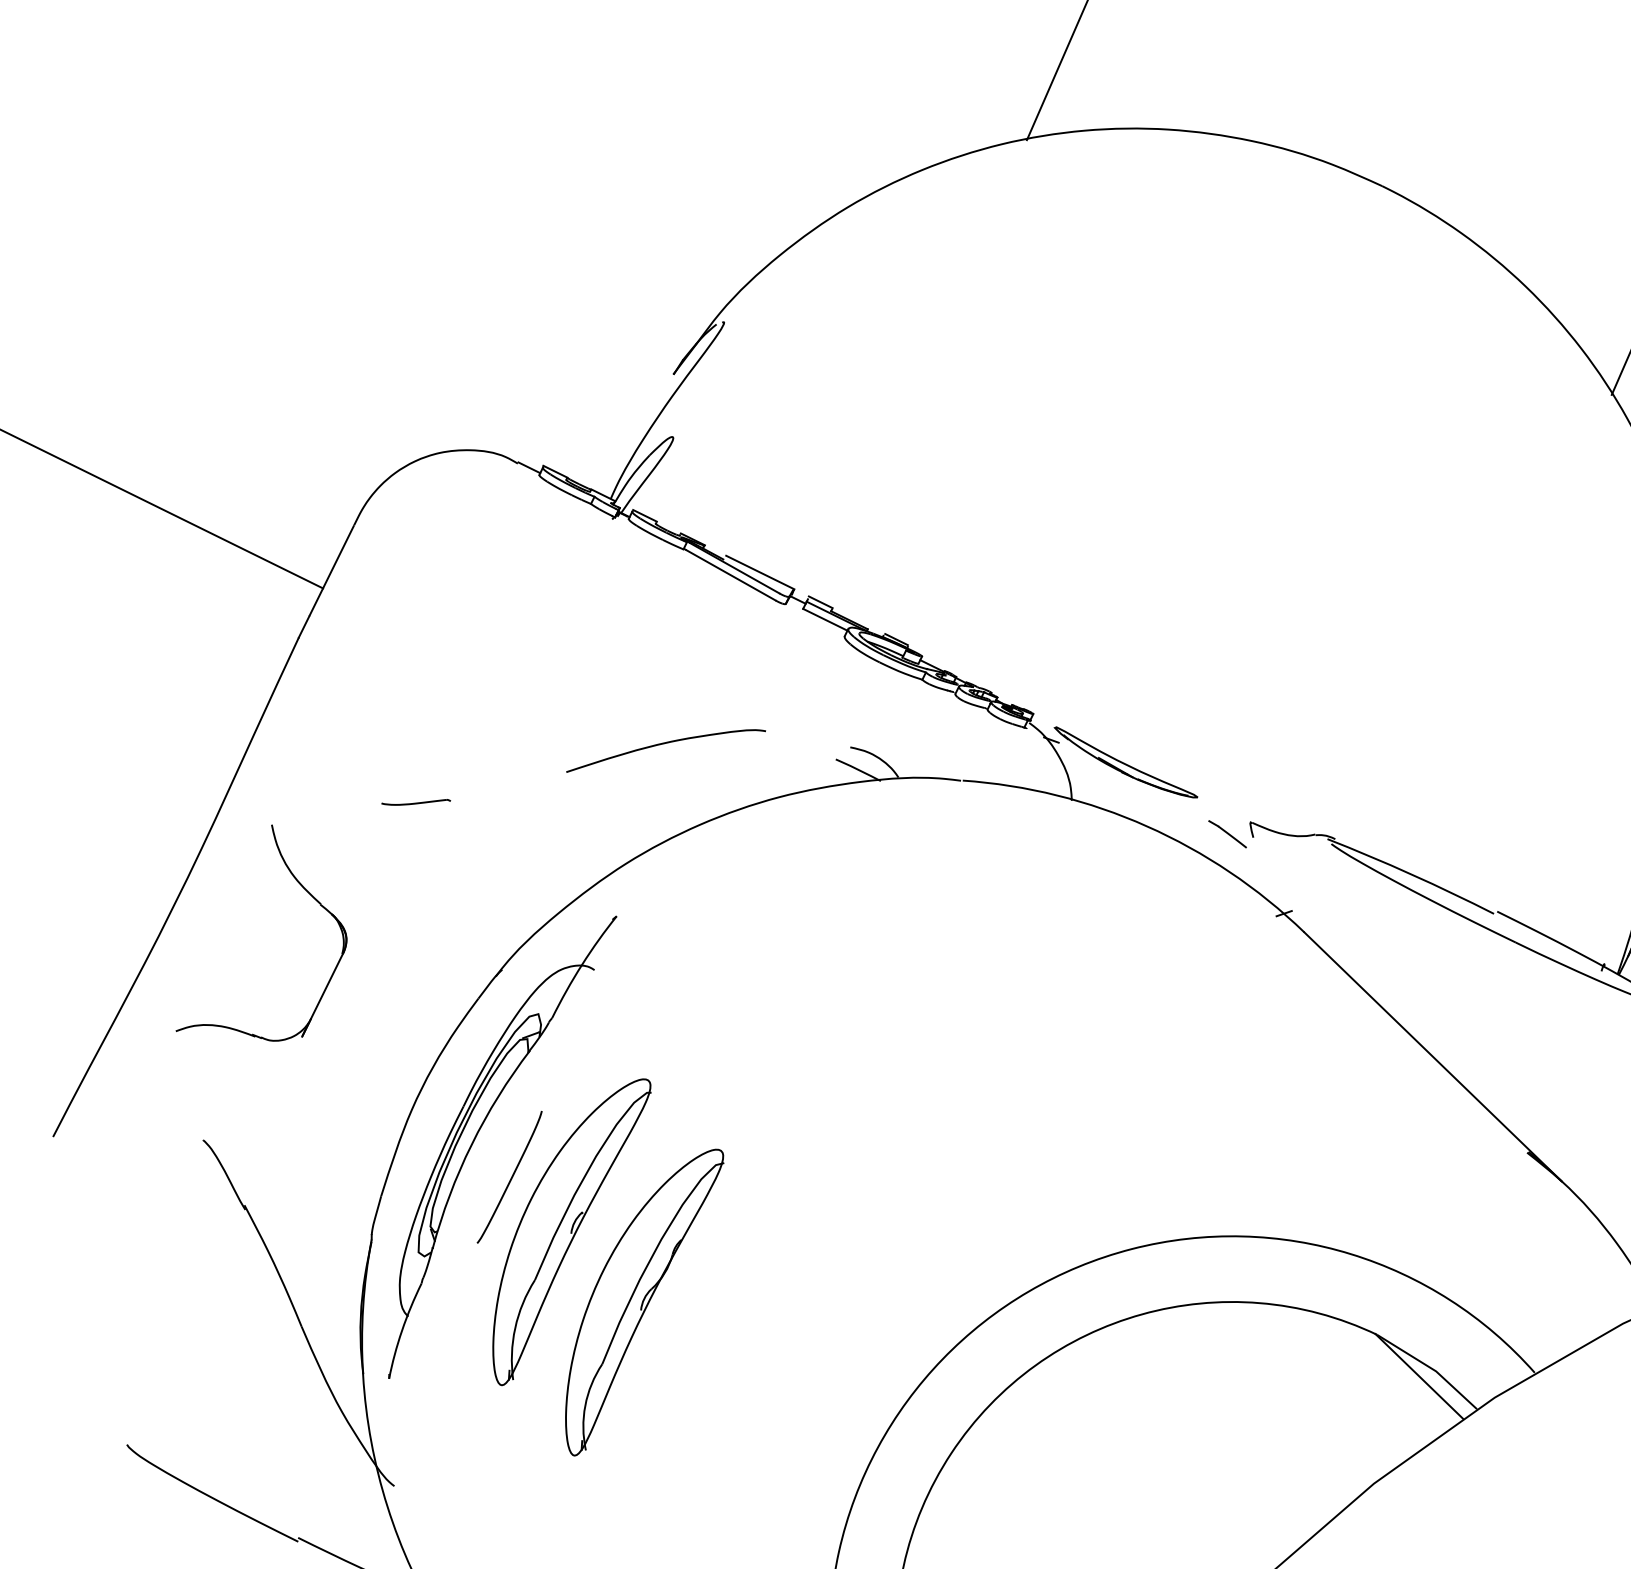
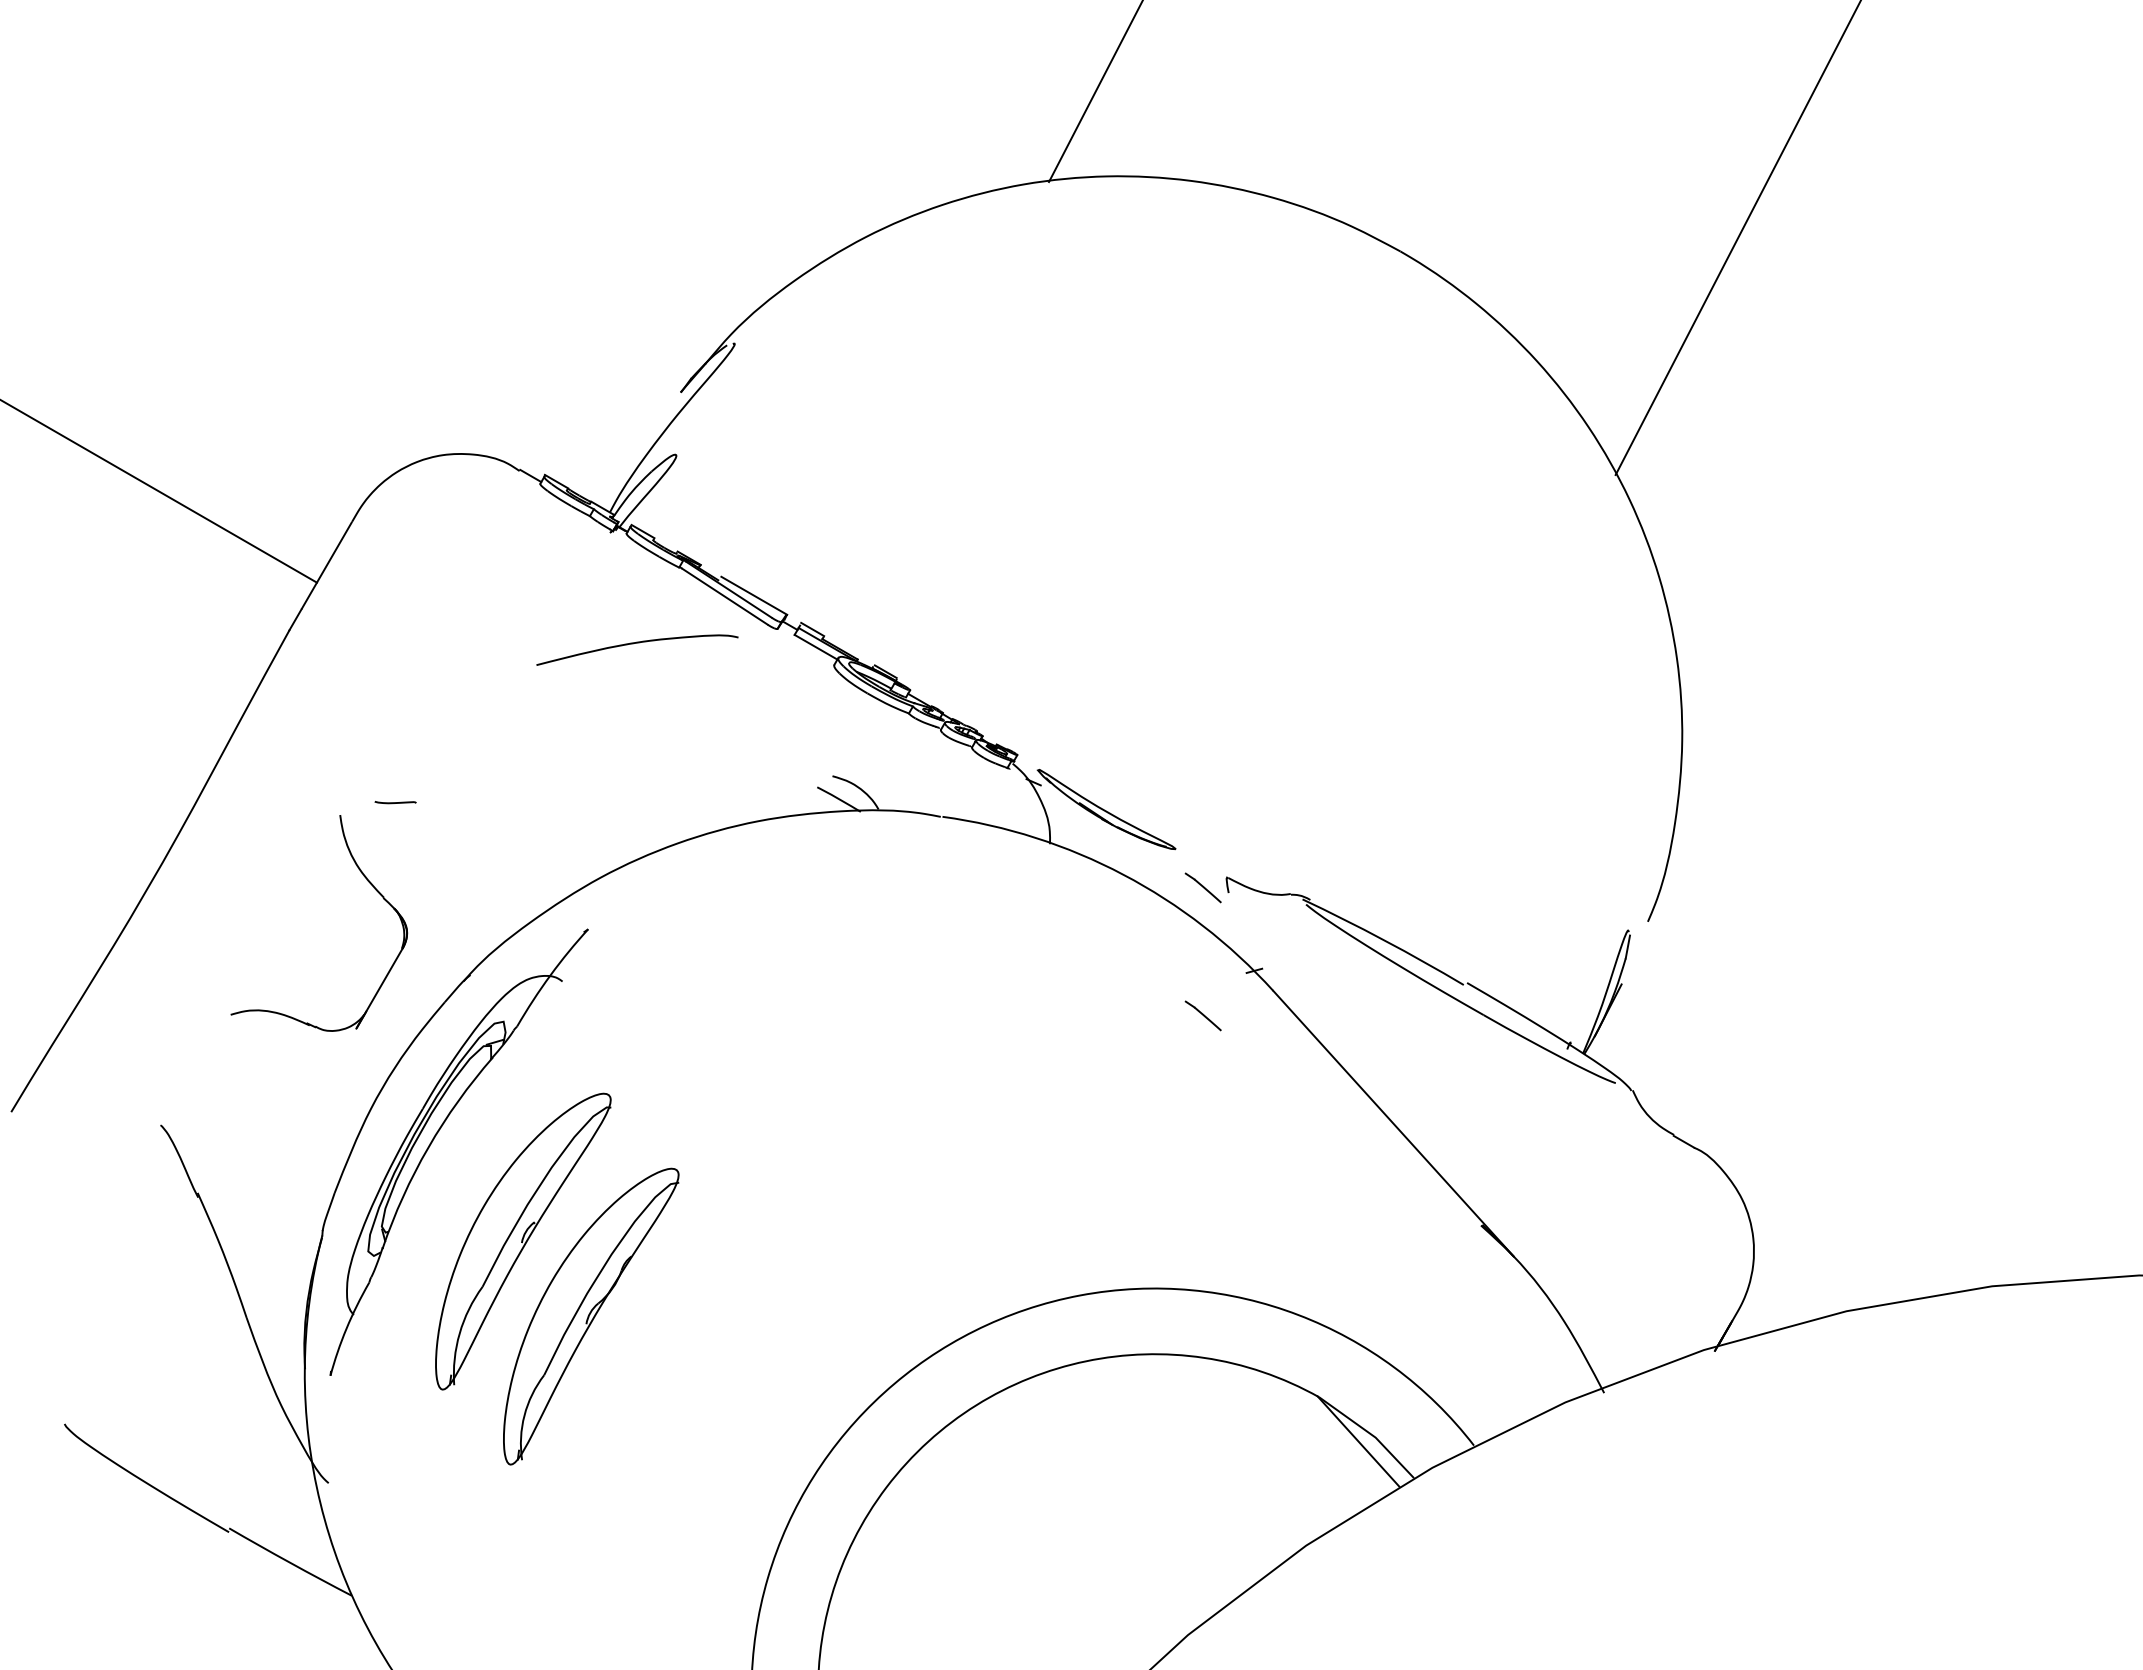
curve: (665, 743) -> (637, 643), moved
part: (415, 802) -> (395, 802), size x0.6
part: (303, 889) -> (367, 881), moved
part: (1235, 961) -> (1202, 1015), added
curve: (511, 1177) -> (465, 1182), removed

